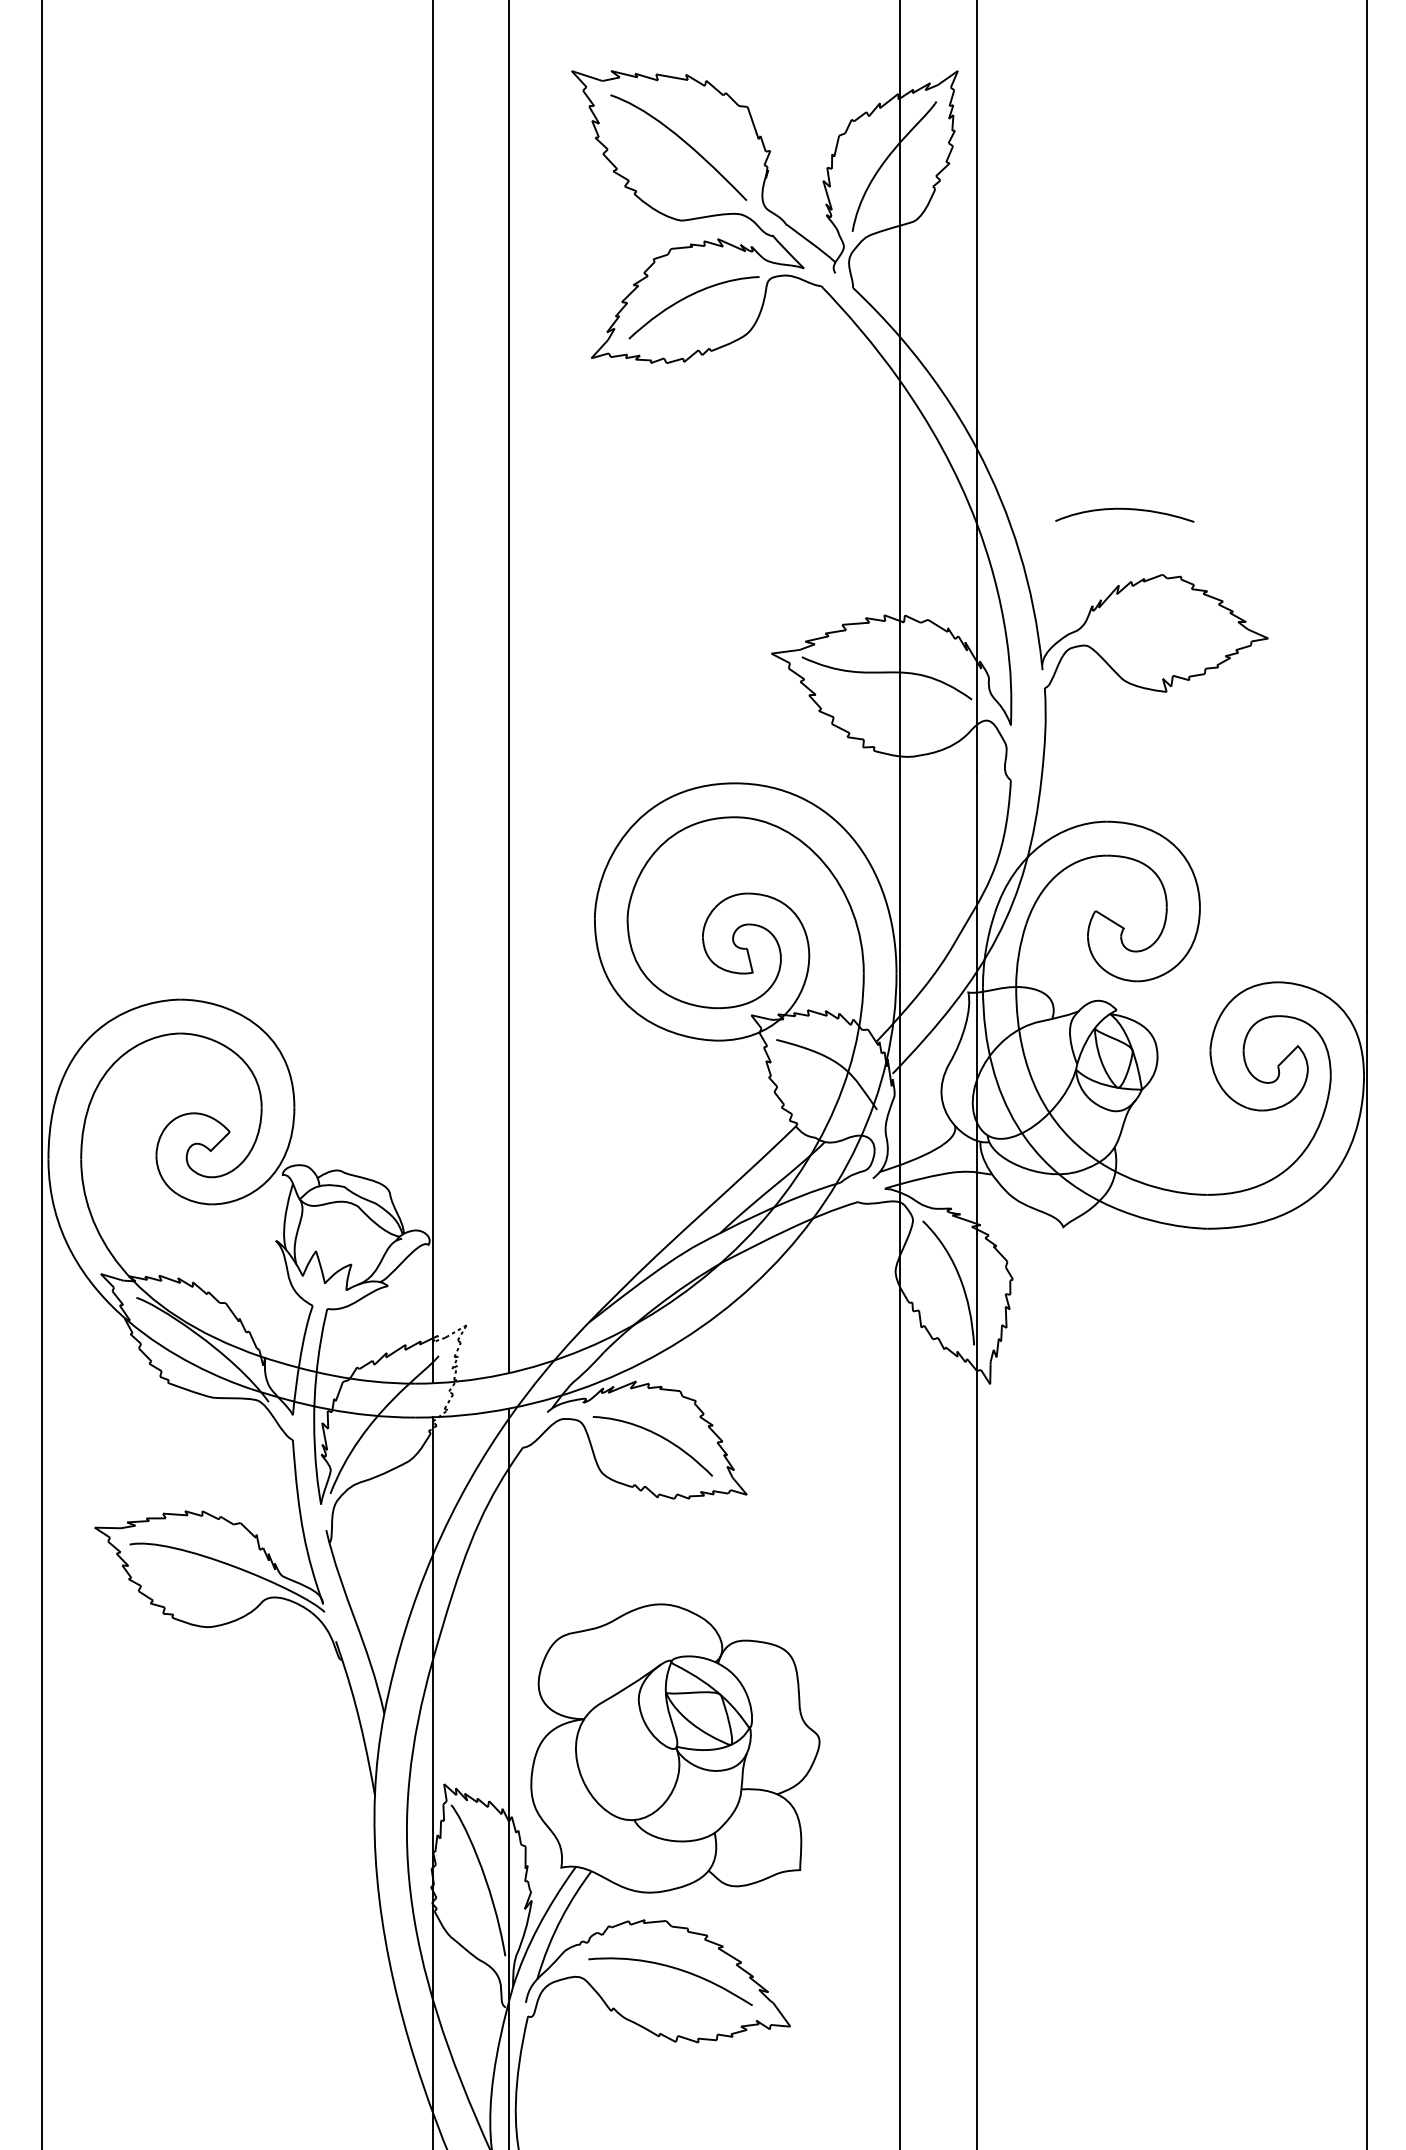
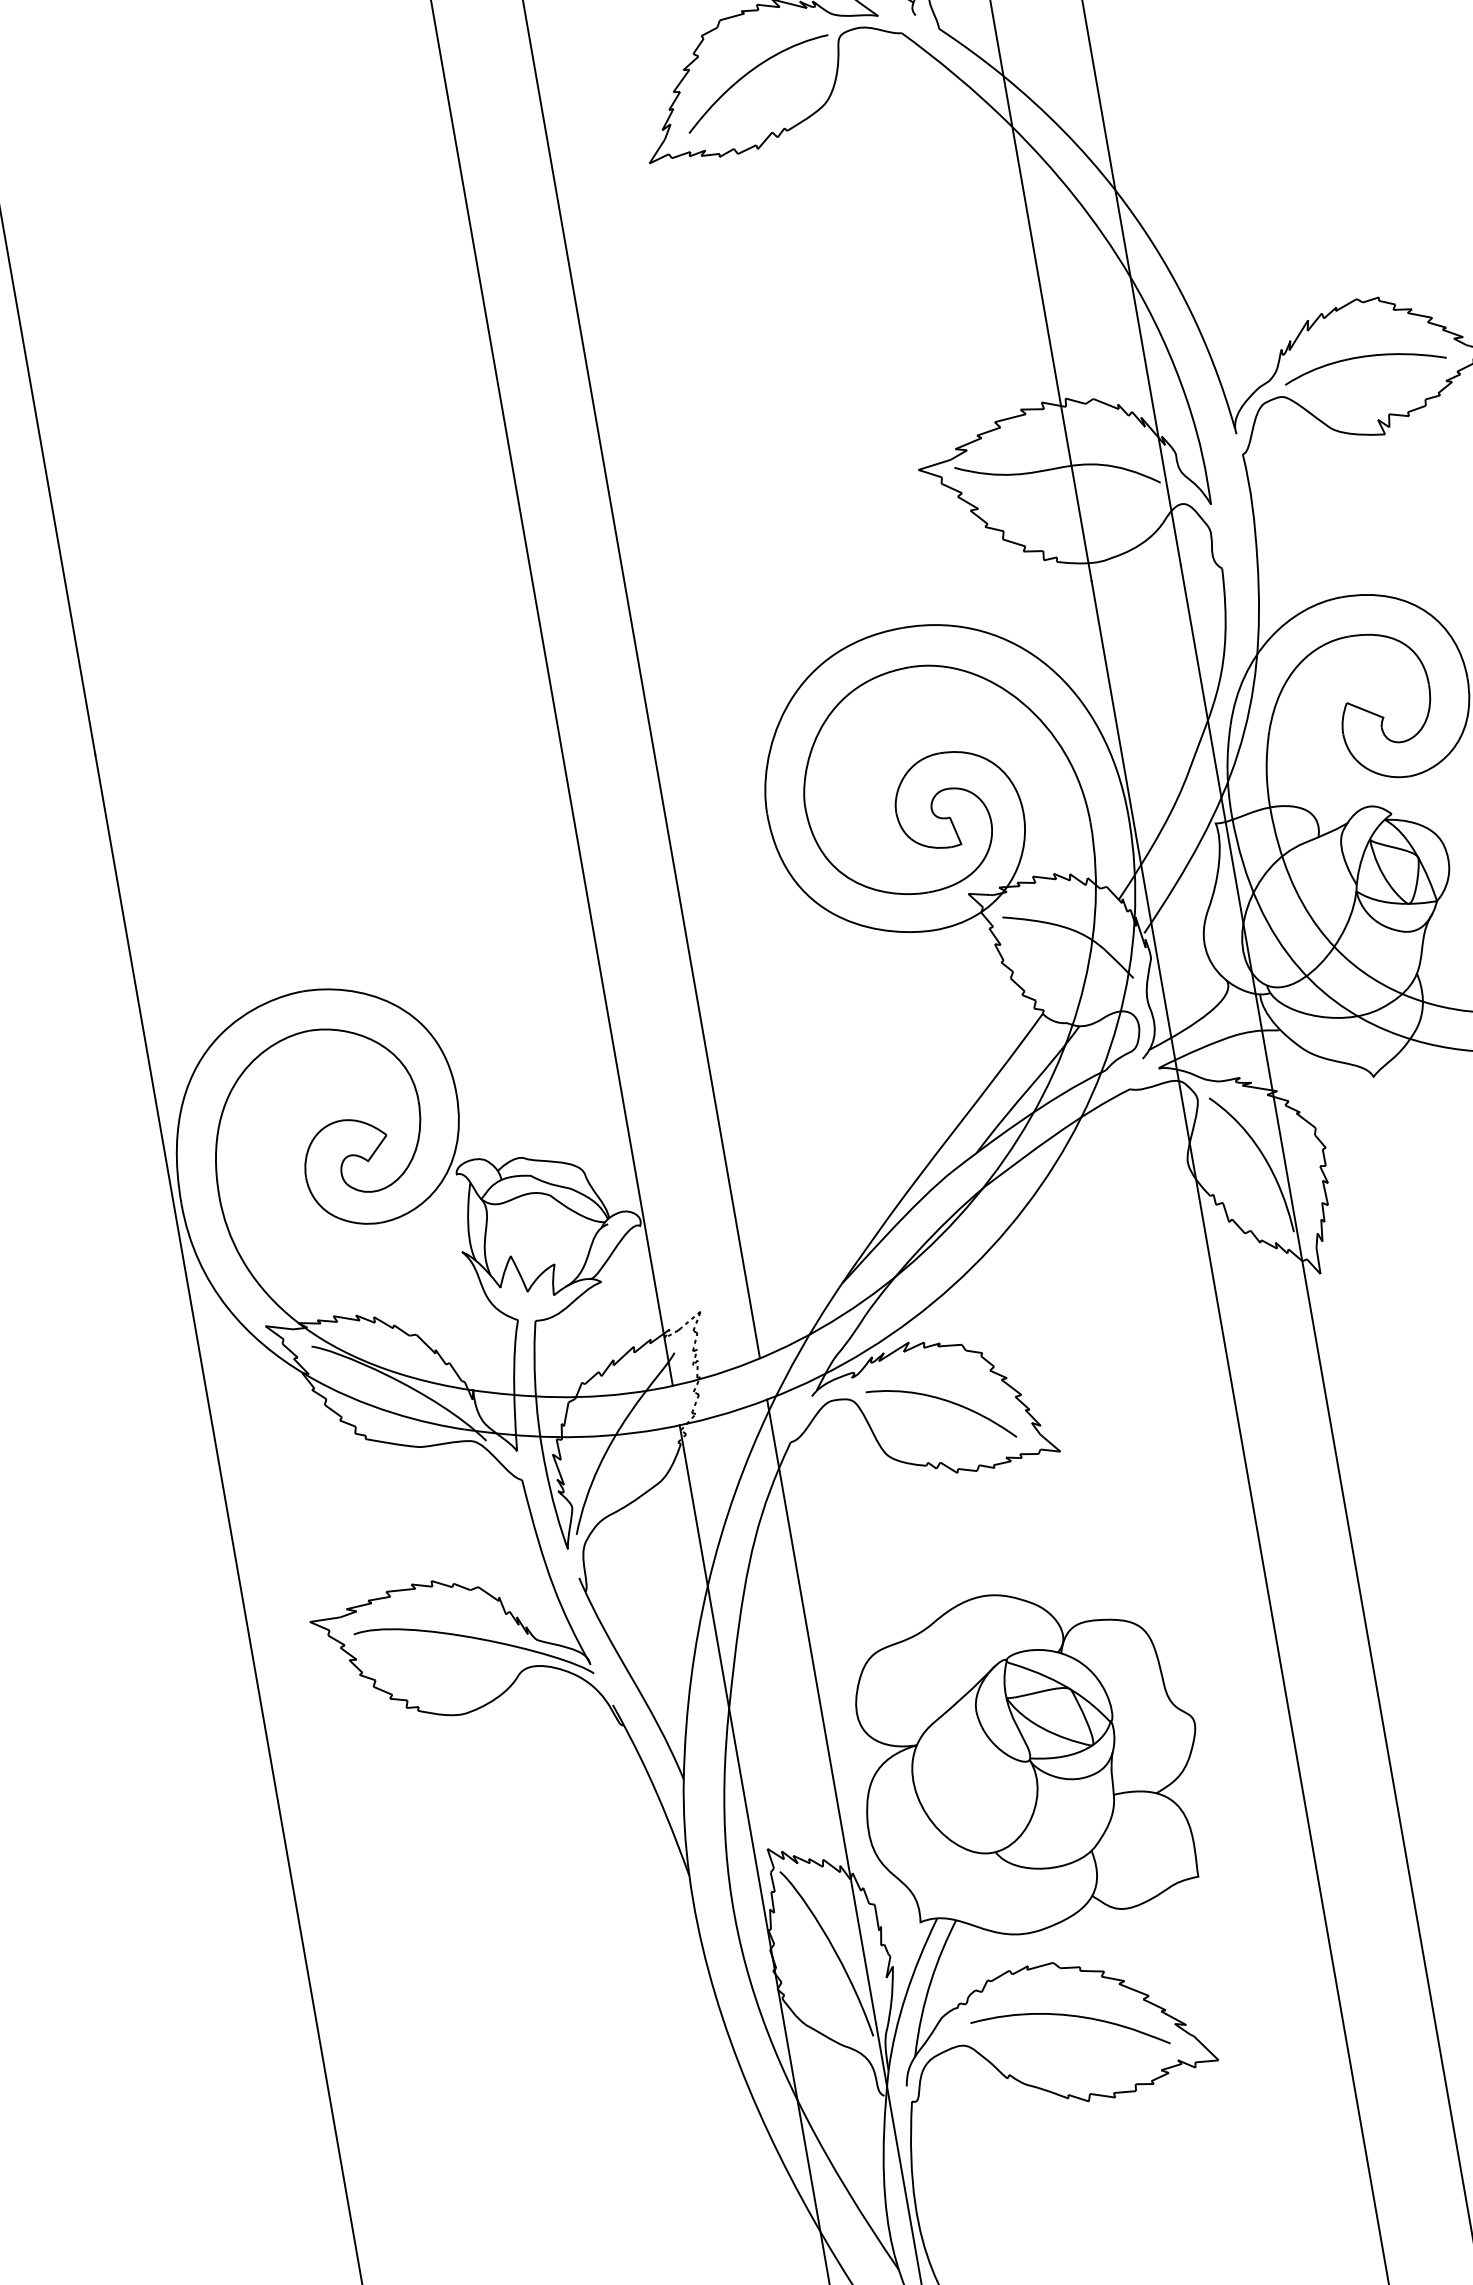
curve: (1124, 509) -> (1363, 357), moved

